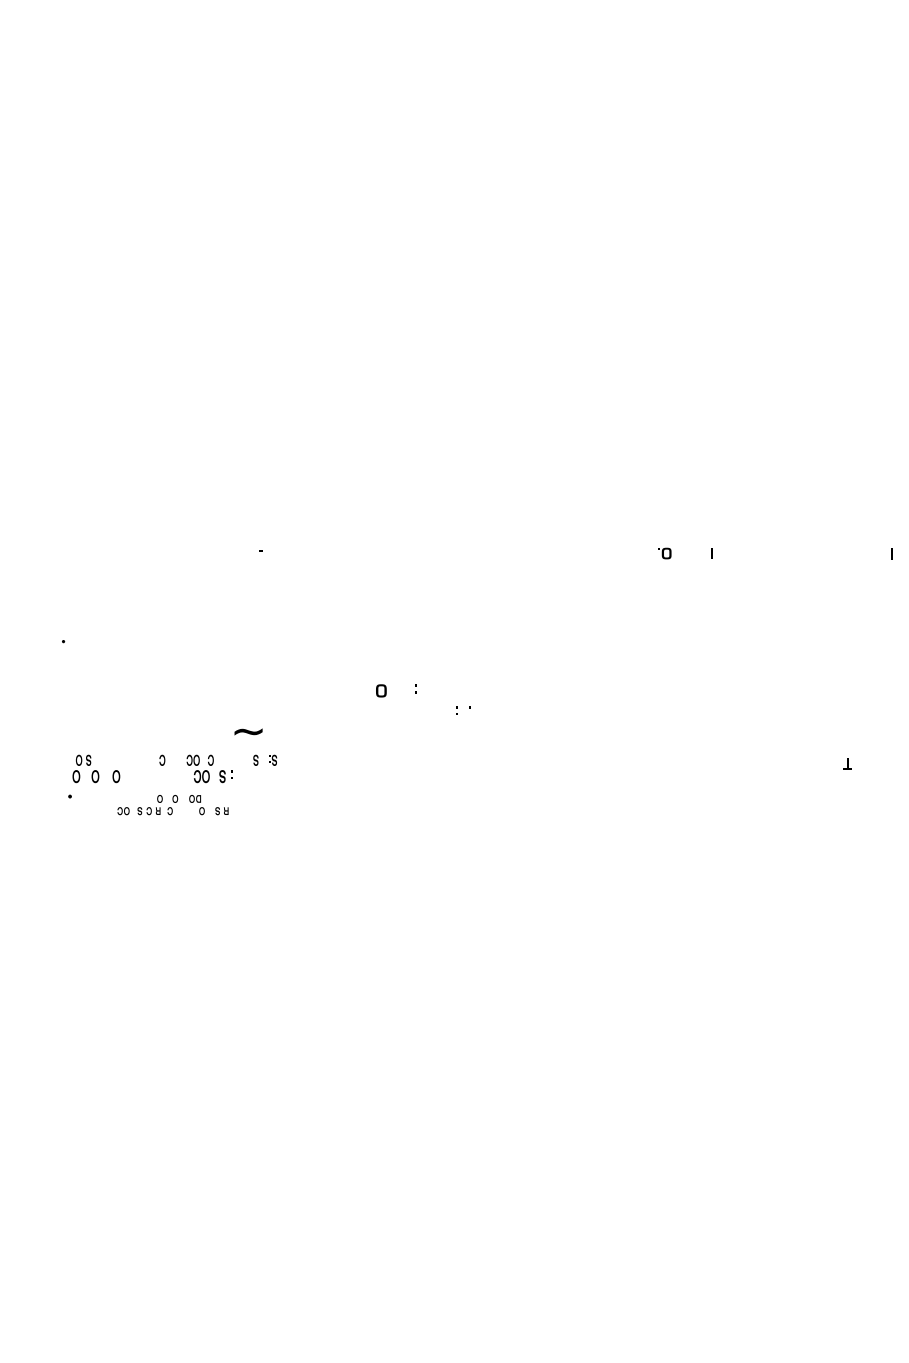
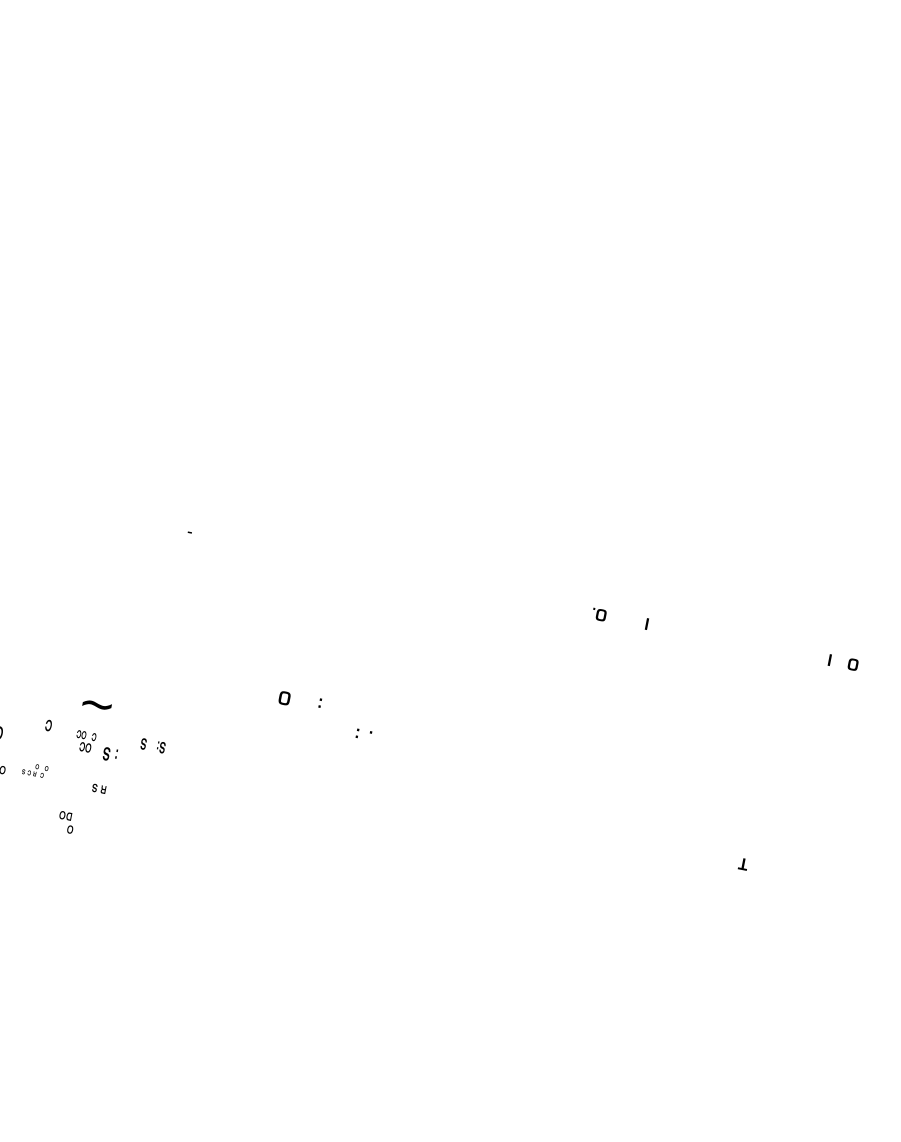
part: (248, 731) -> (97, 704), moved
part: (199, 768) -> (84, 741), size x0.7
part: (157, 805) -> (34, 770), size x0.6
part: (196, 805) -> (65, 822), moved

